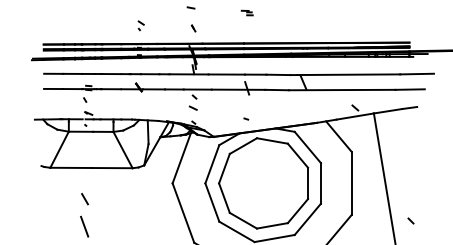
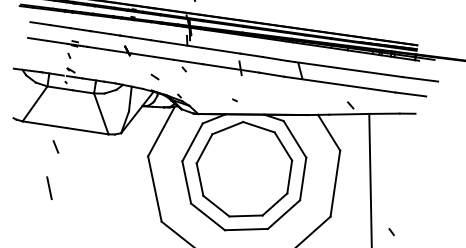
line: (192, 107) -> (154, 76), moved
line: (84, 199) -> (55, 147), moved

